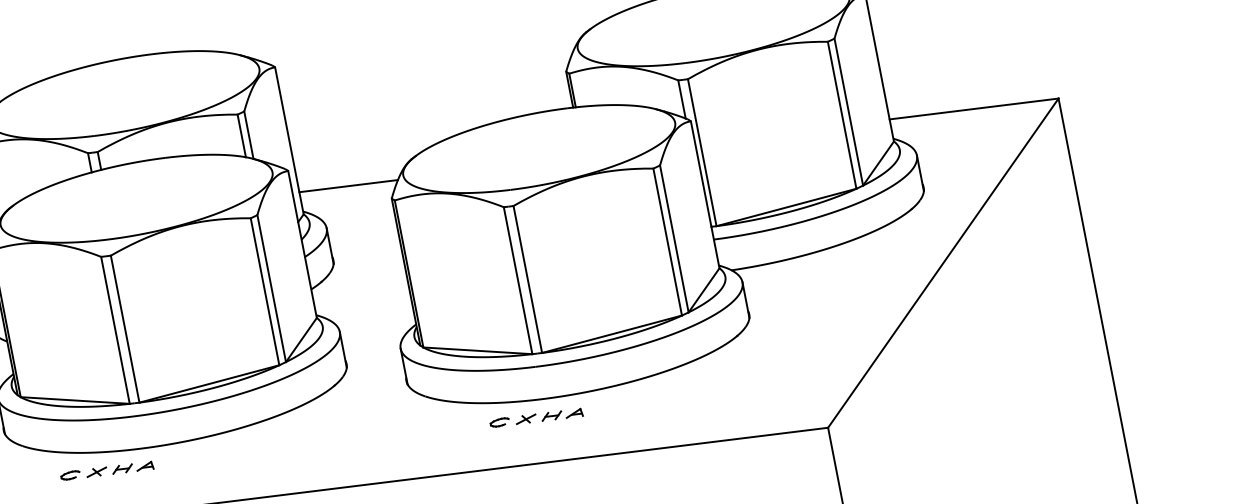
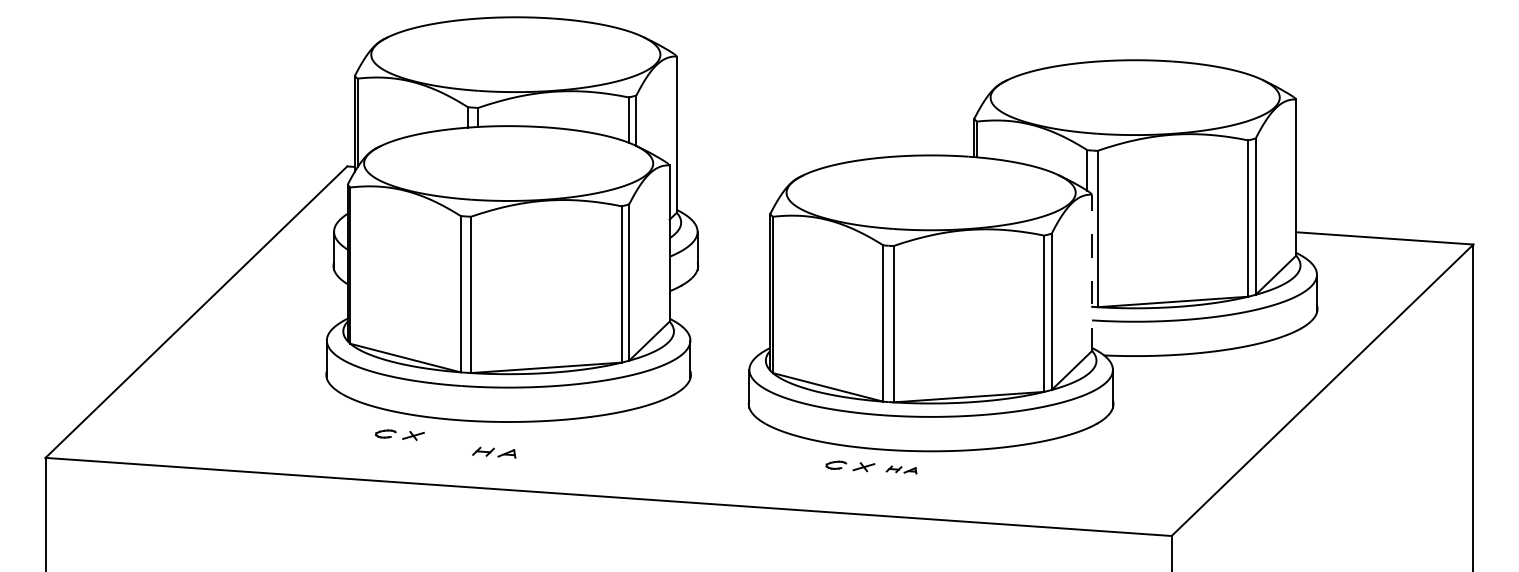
line: (348, 185) -> (728, 192), removed
line: (705, 194) -> (1092, 272), solid -> dashed
part: (561, 414) -> (901, 469), size x0.7
part: (133, 467) -> (494, 452), moved

